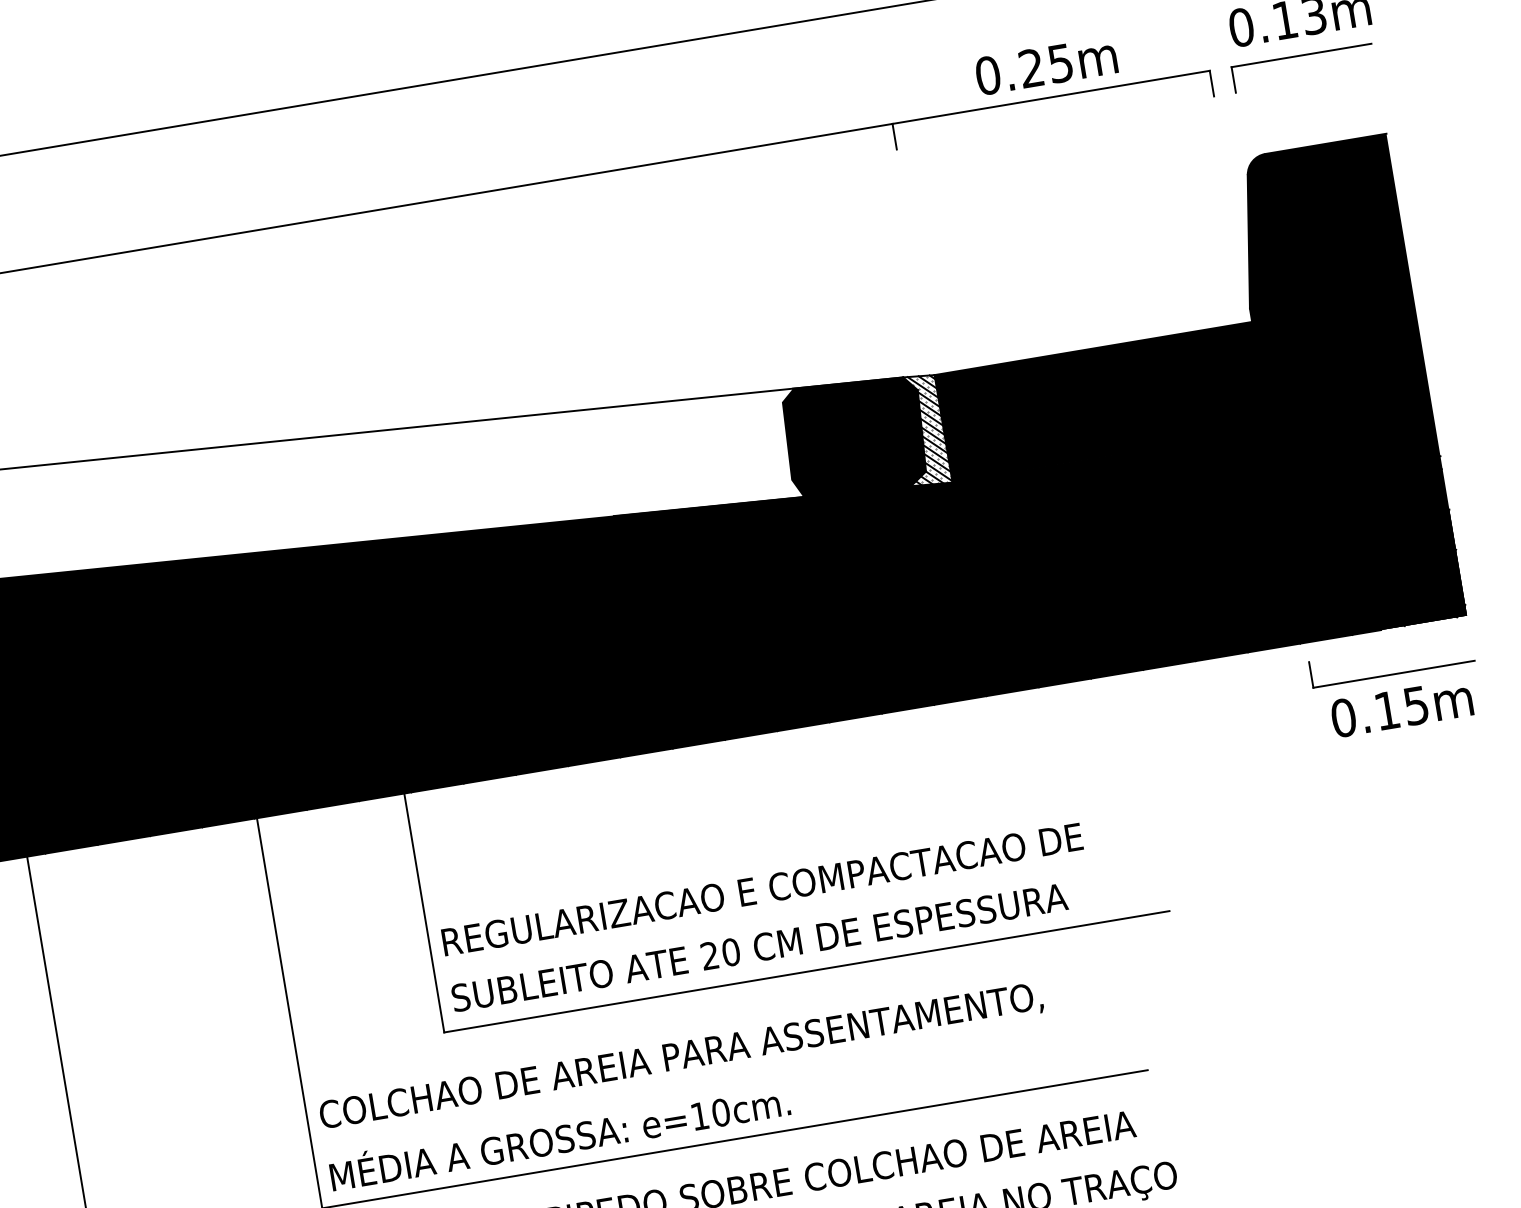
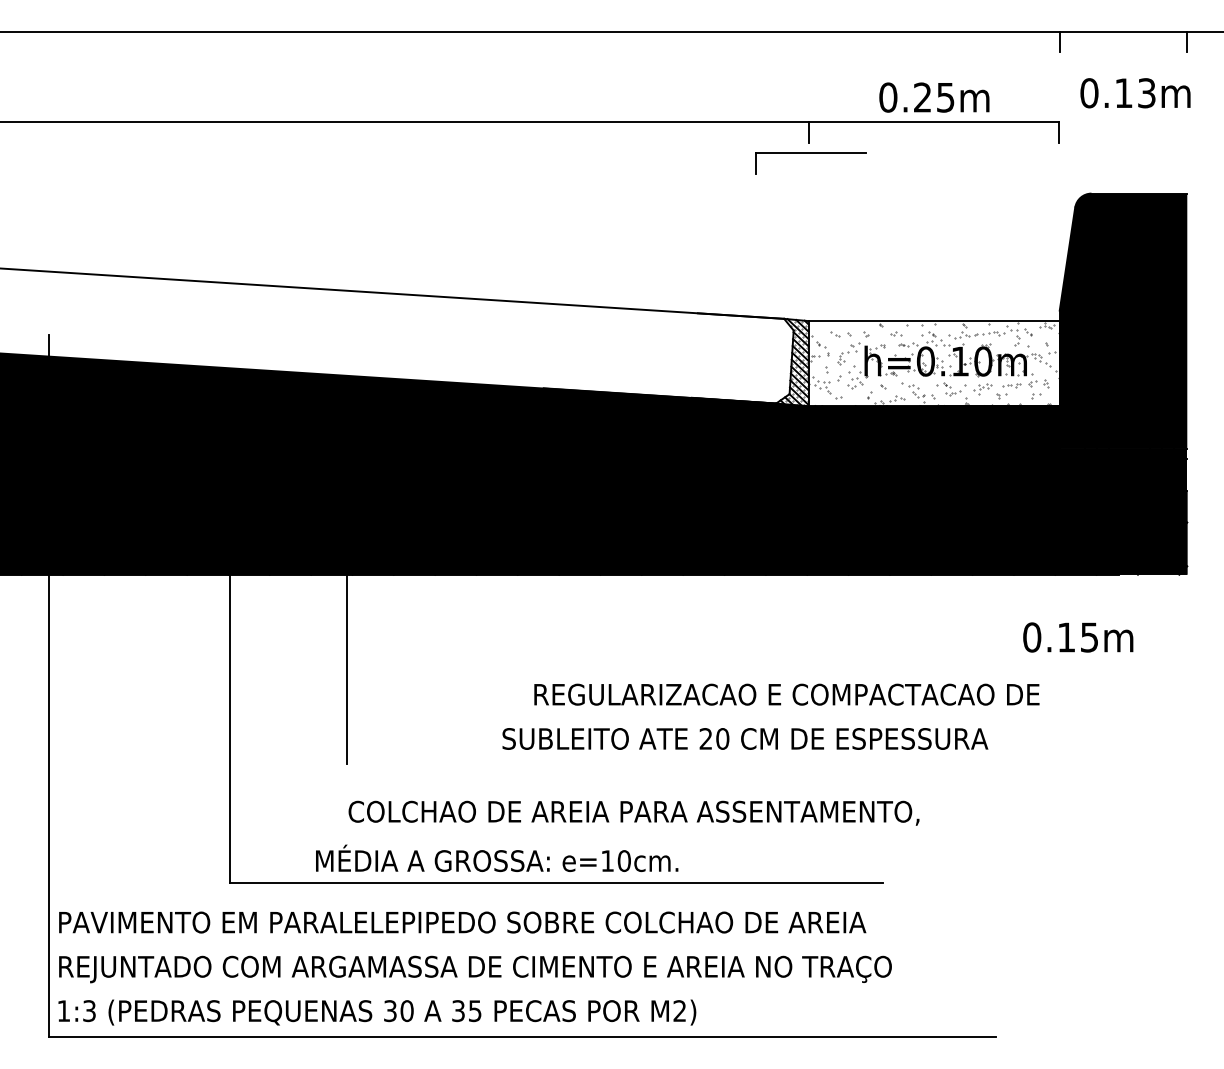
part: (1300, 55) -> (810, 153), moved
fill: (1101, 402) -> (933, 363), removed
fill: (853, 437) -> (738, 358), removed
part: (1393, 673) -> (1123, 609), removed
text: (1402, 708) -> (1078, 637), moved
text: (761, 889) -> (786, 694), moved
text: (759, 946) -> (745, 738), moved
line: (806, 971) -> (633, 763), removed
text: (680, 1056) -> (633, 812), moved
text: (560, 1136) -> (497, 858), moved

